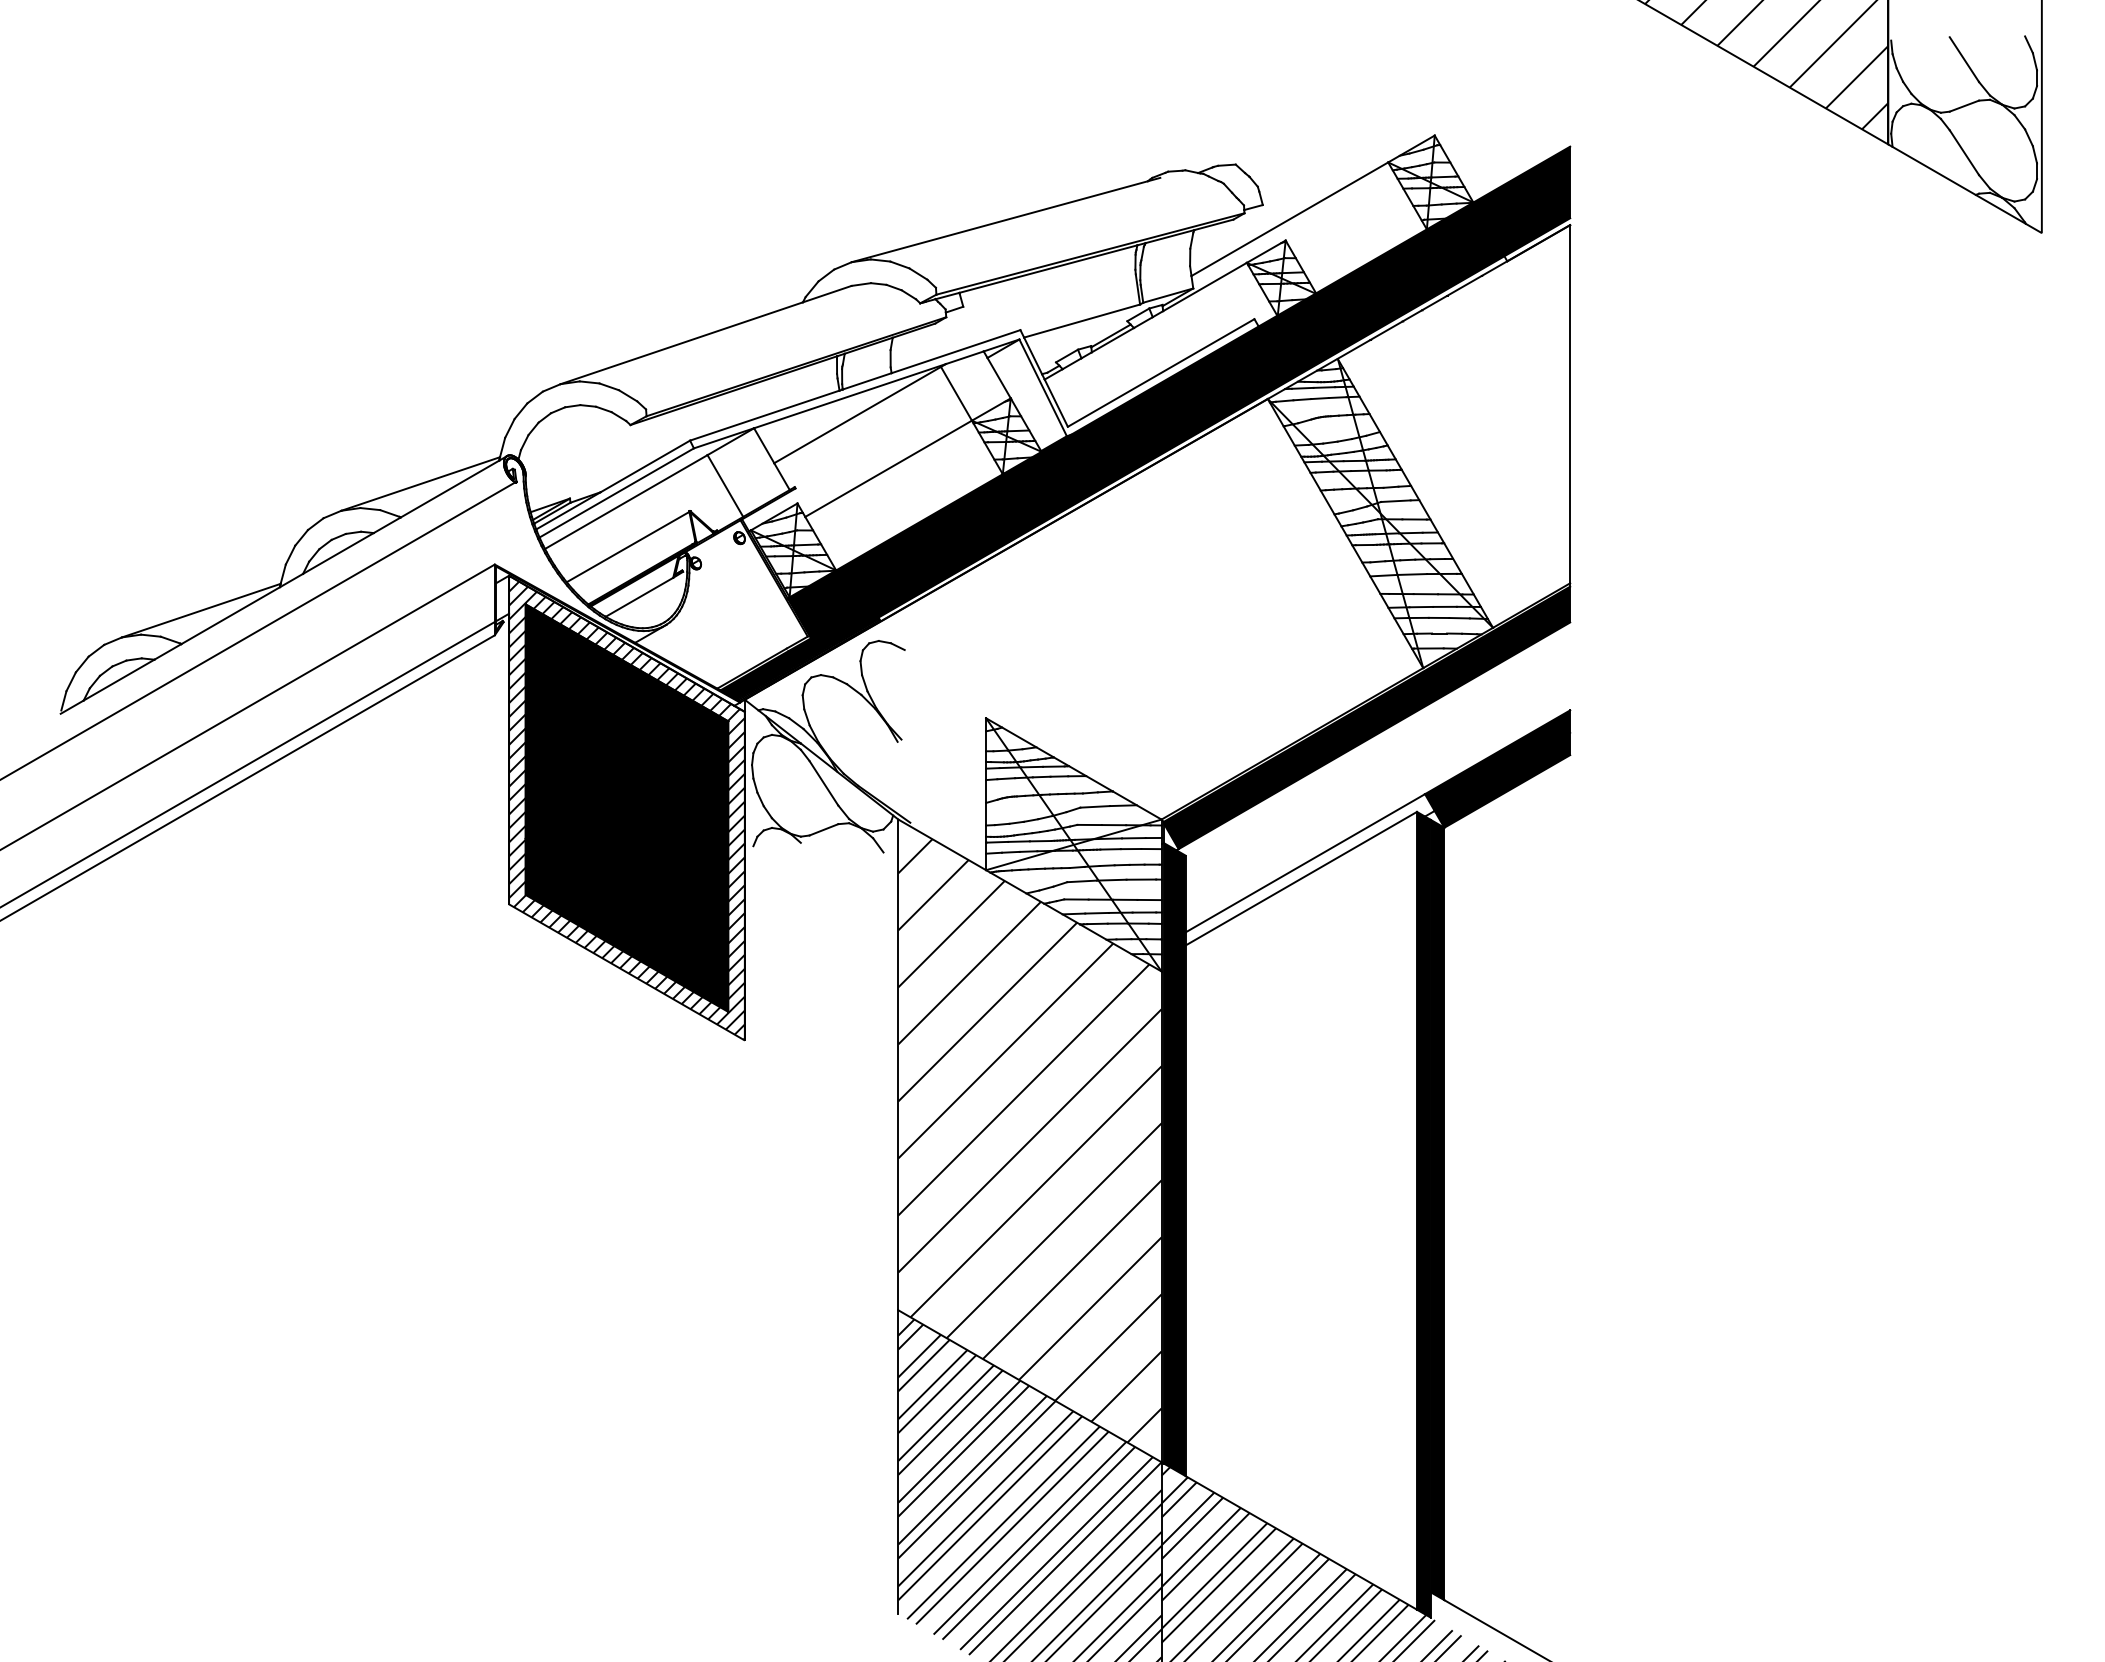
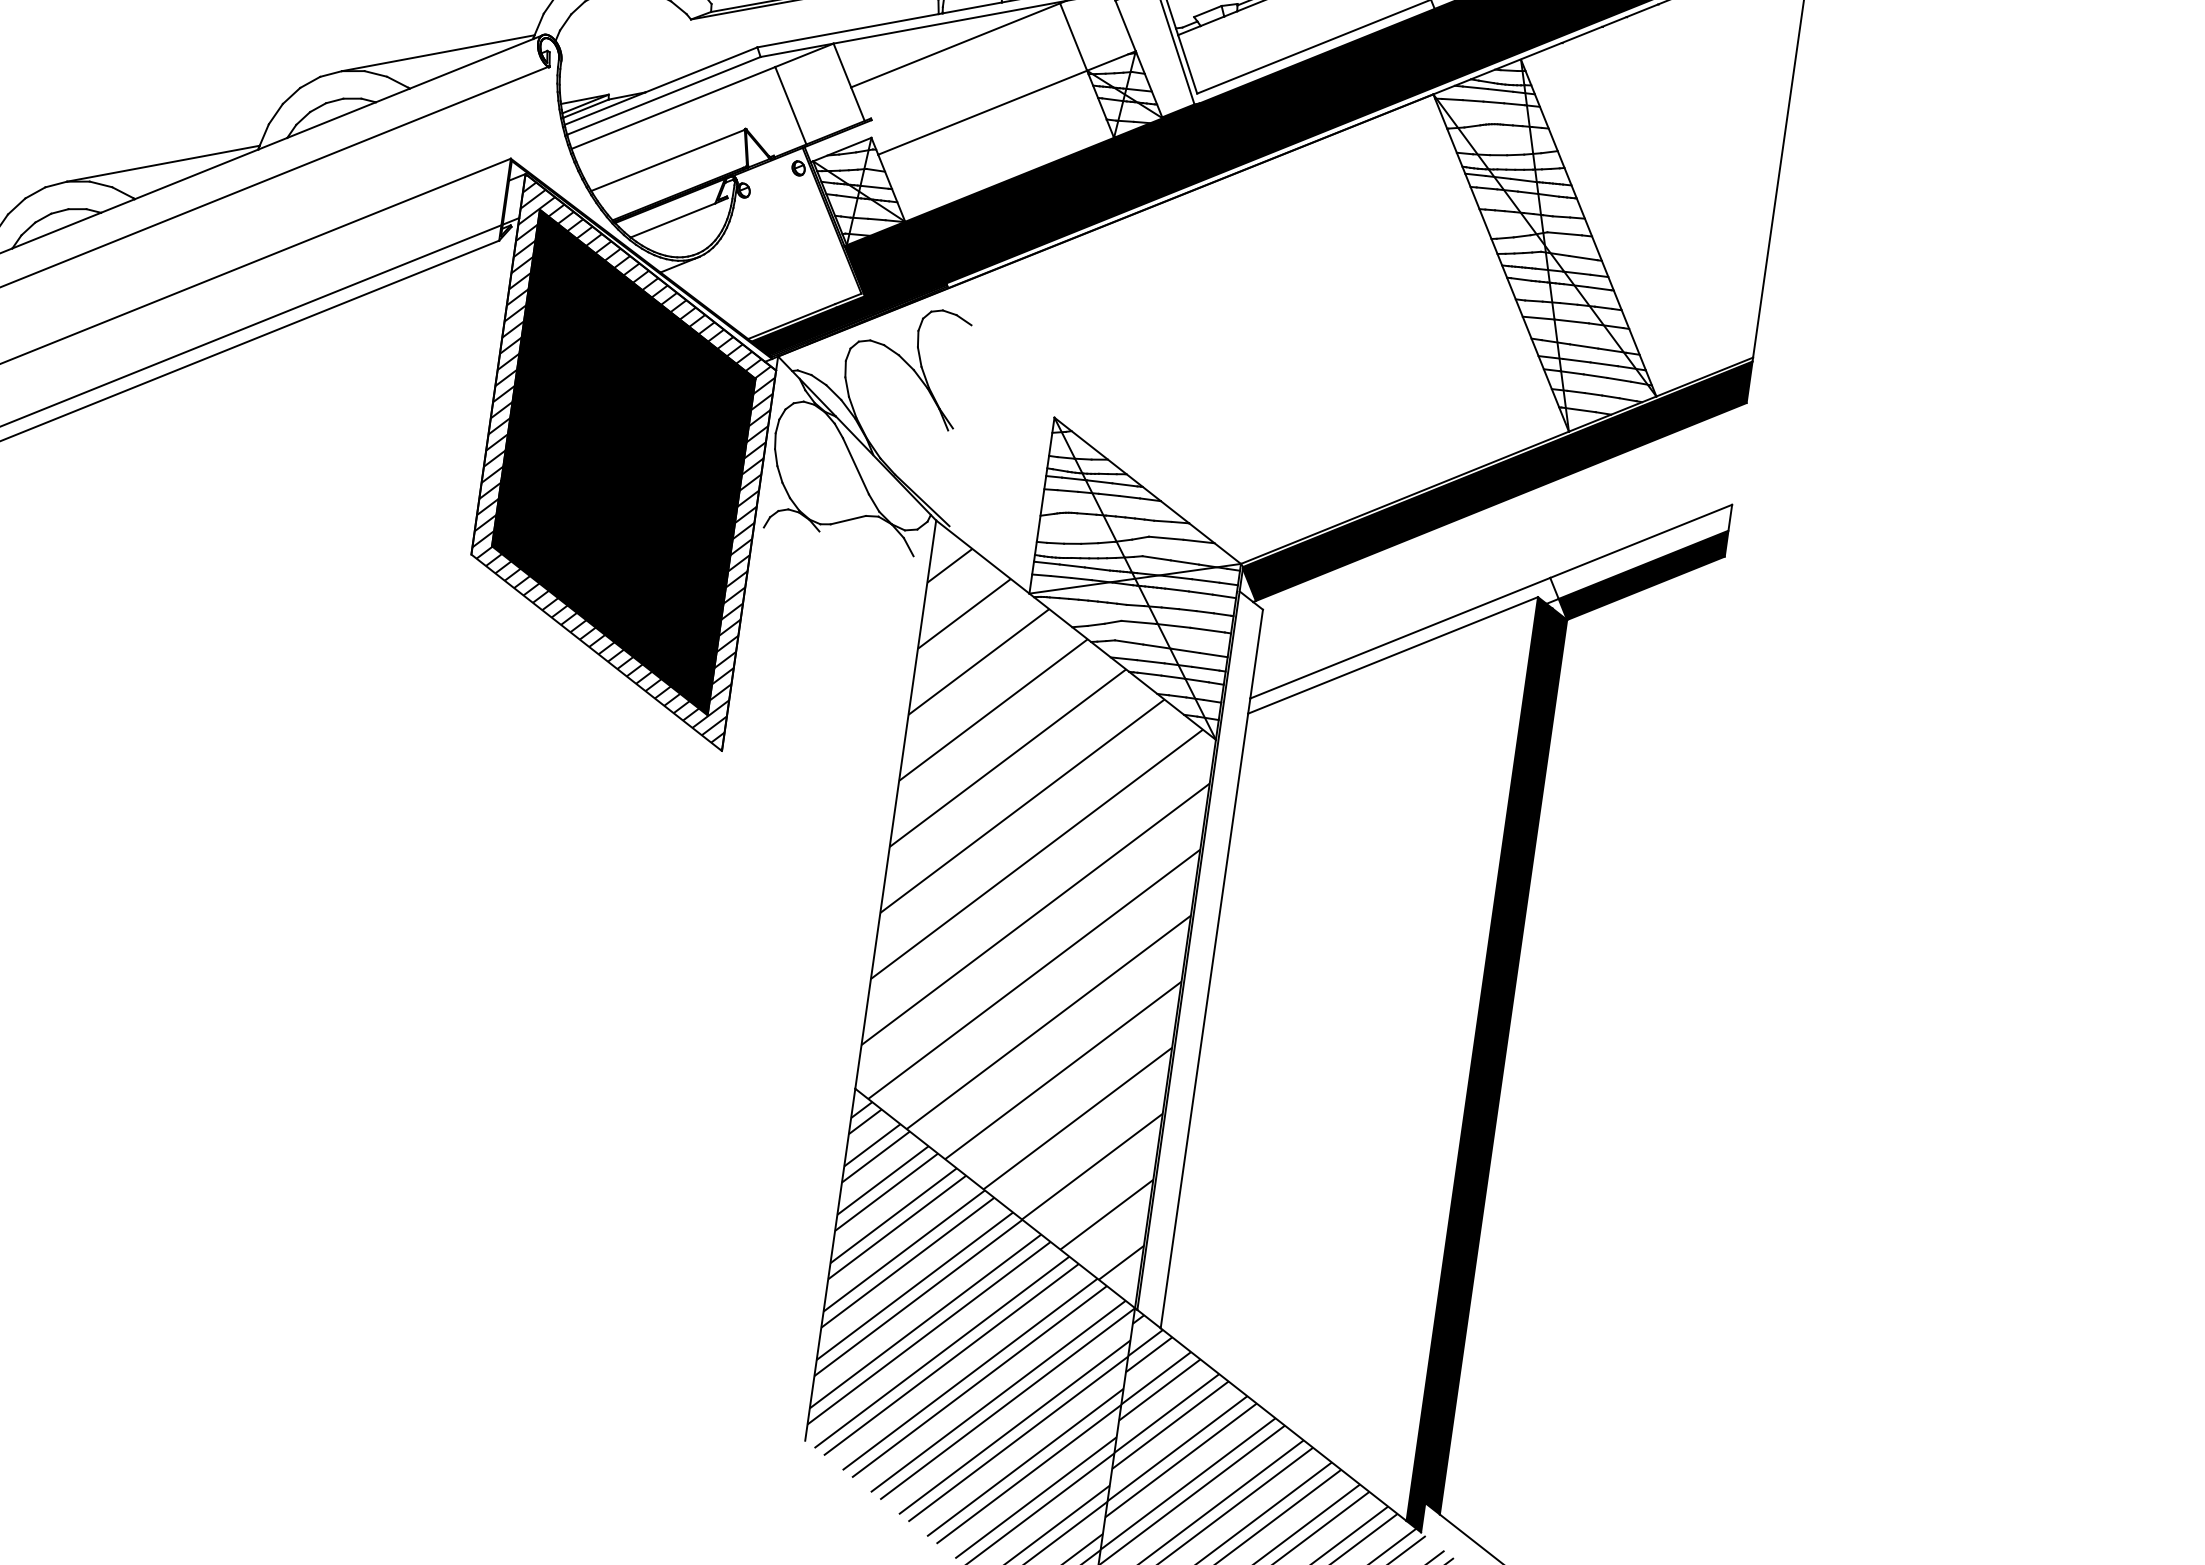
fill: (1497, 760) -> (1639, 550), removed
fill: (1174, 1159) -> (1199, 959), removed

